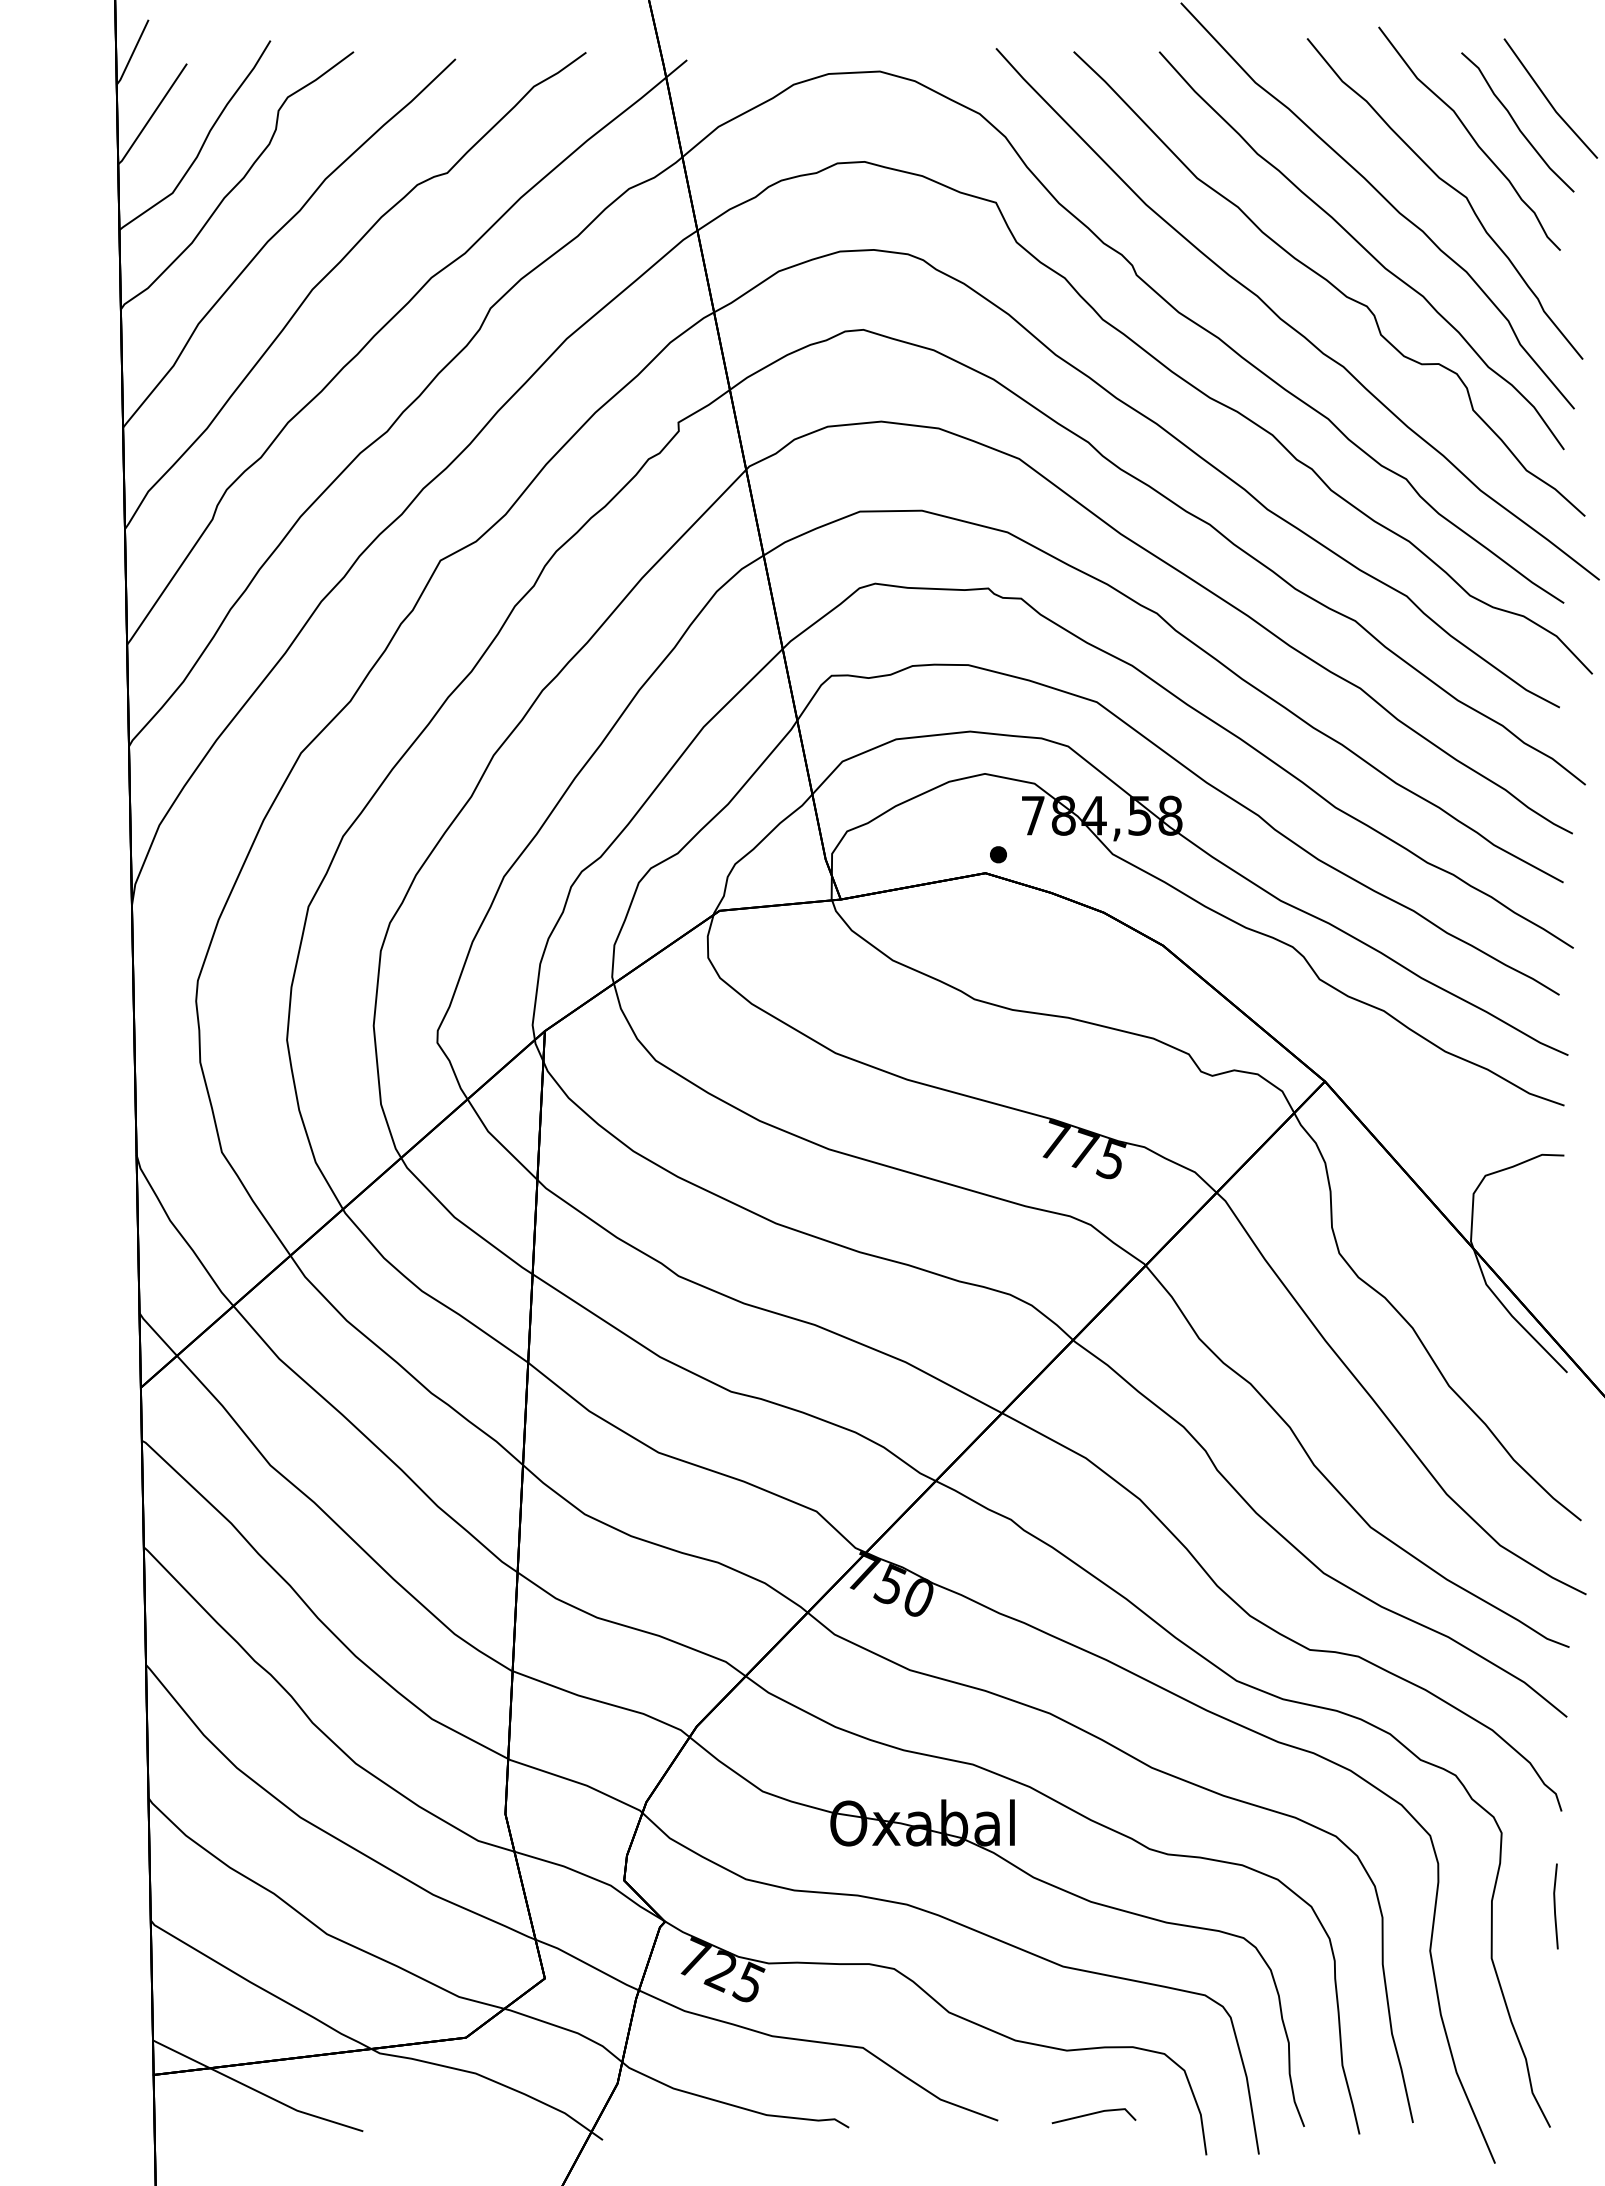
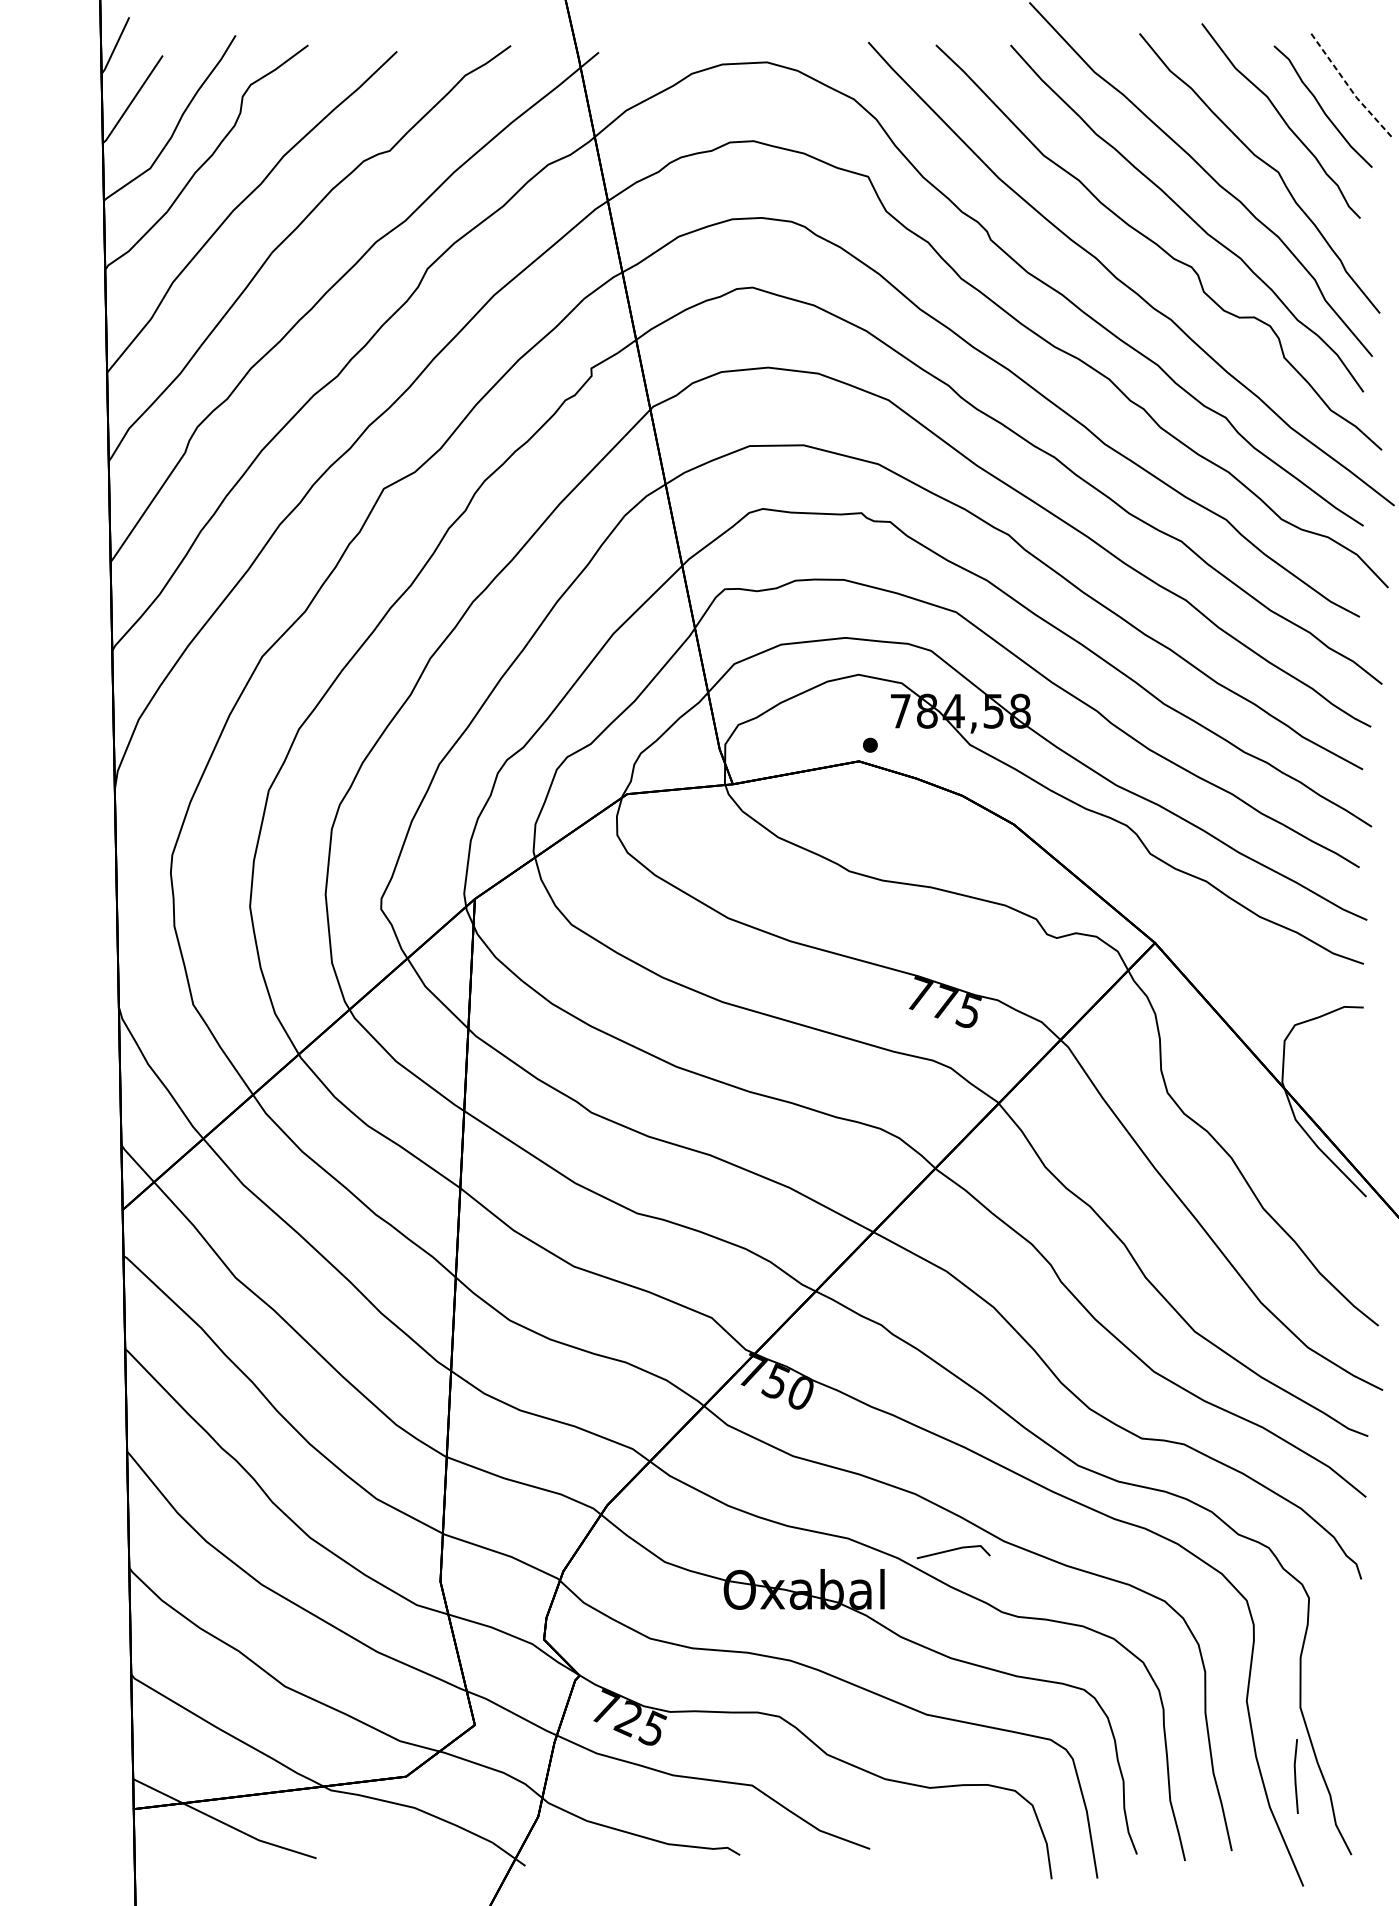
line: (1548, 101) -> (1349, 88), solid -> dashed
line: (1555, 1906) -> (1295, 1776), moved
line: (1093, 2114) -> (953, 1550), moved

